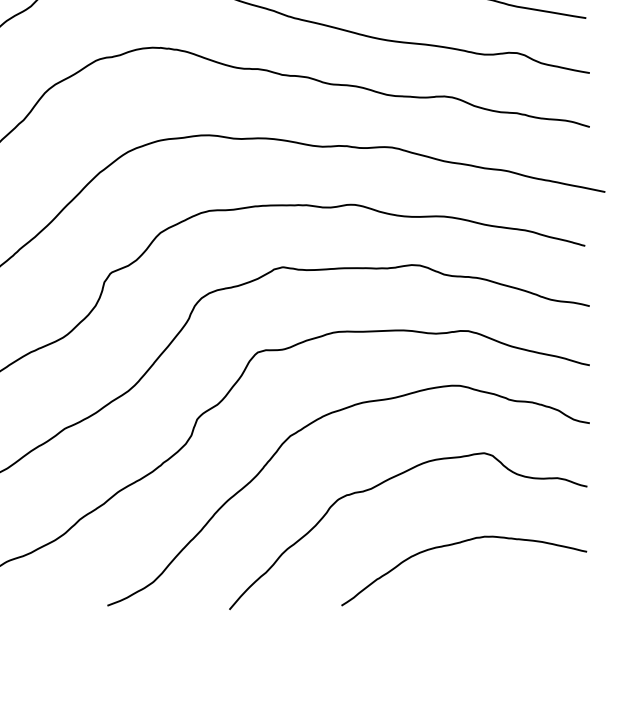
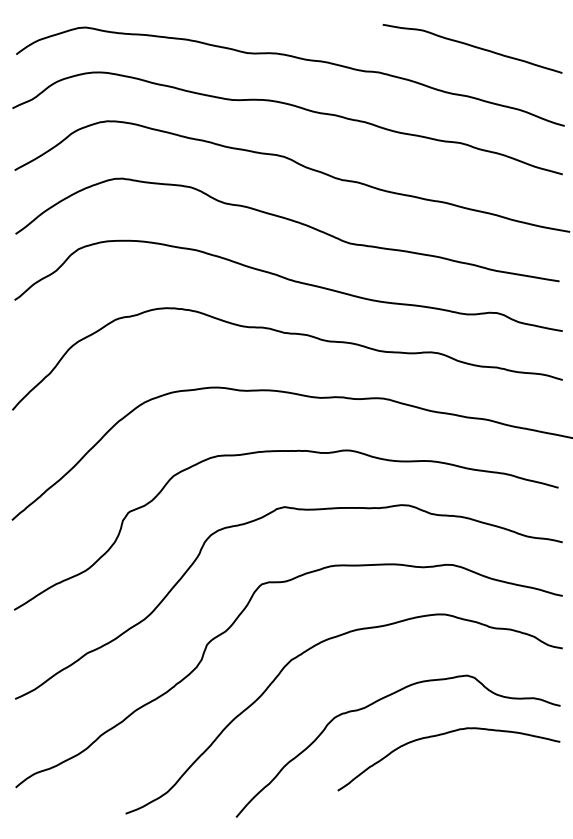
curve: (457, 544) -> (442, 735), moved

